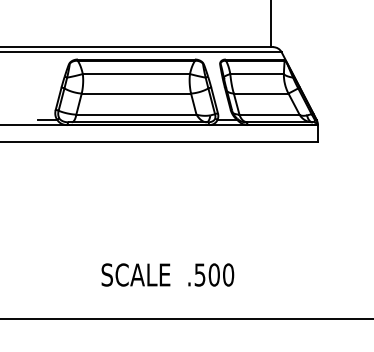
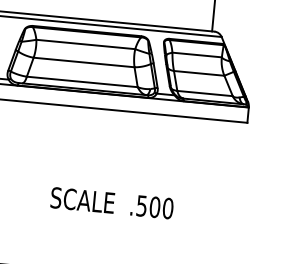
text: (167, 274) -> (111, 202), moved

